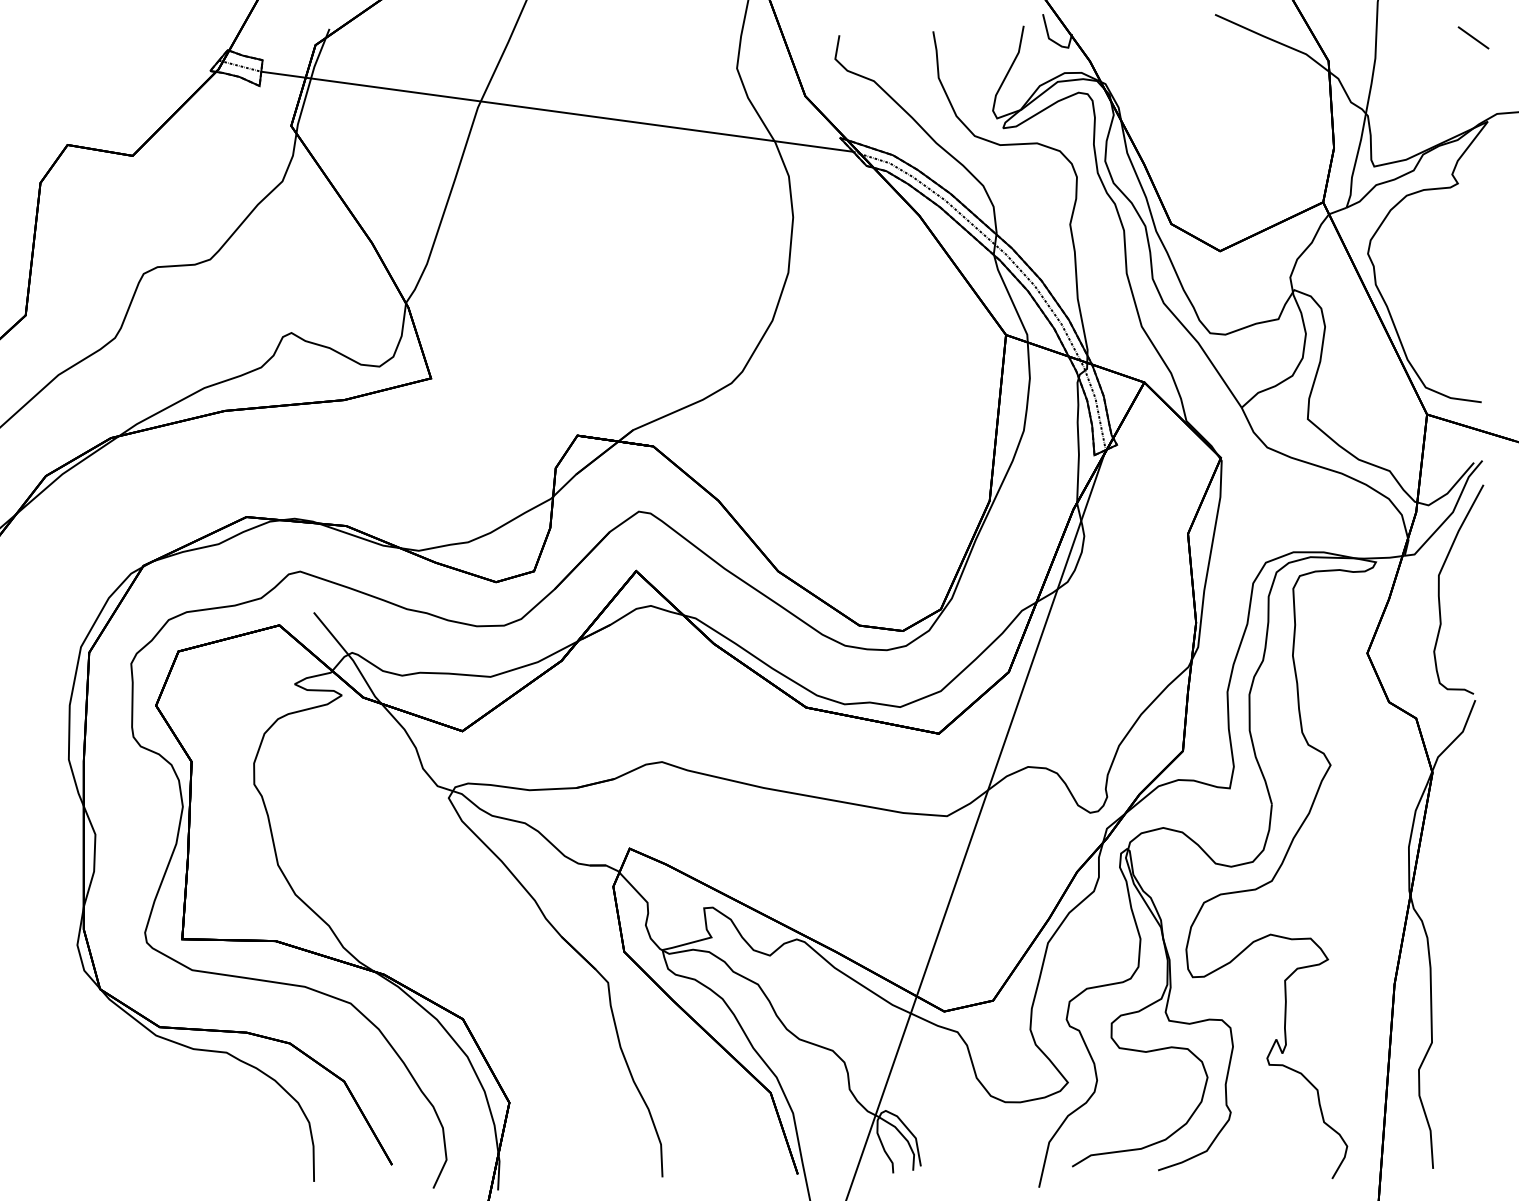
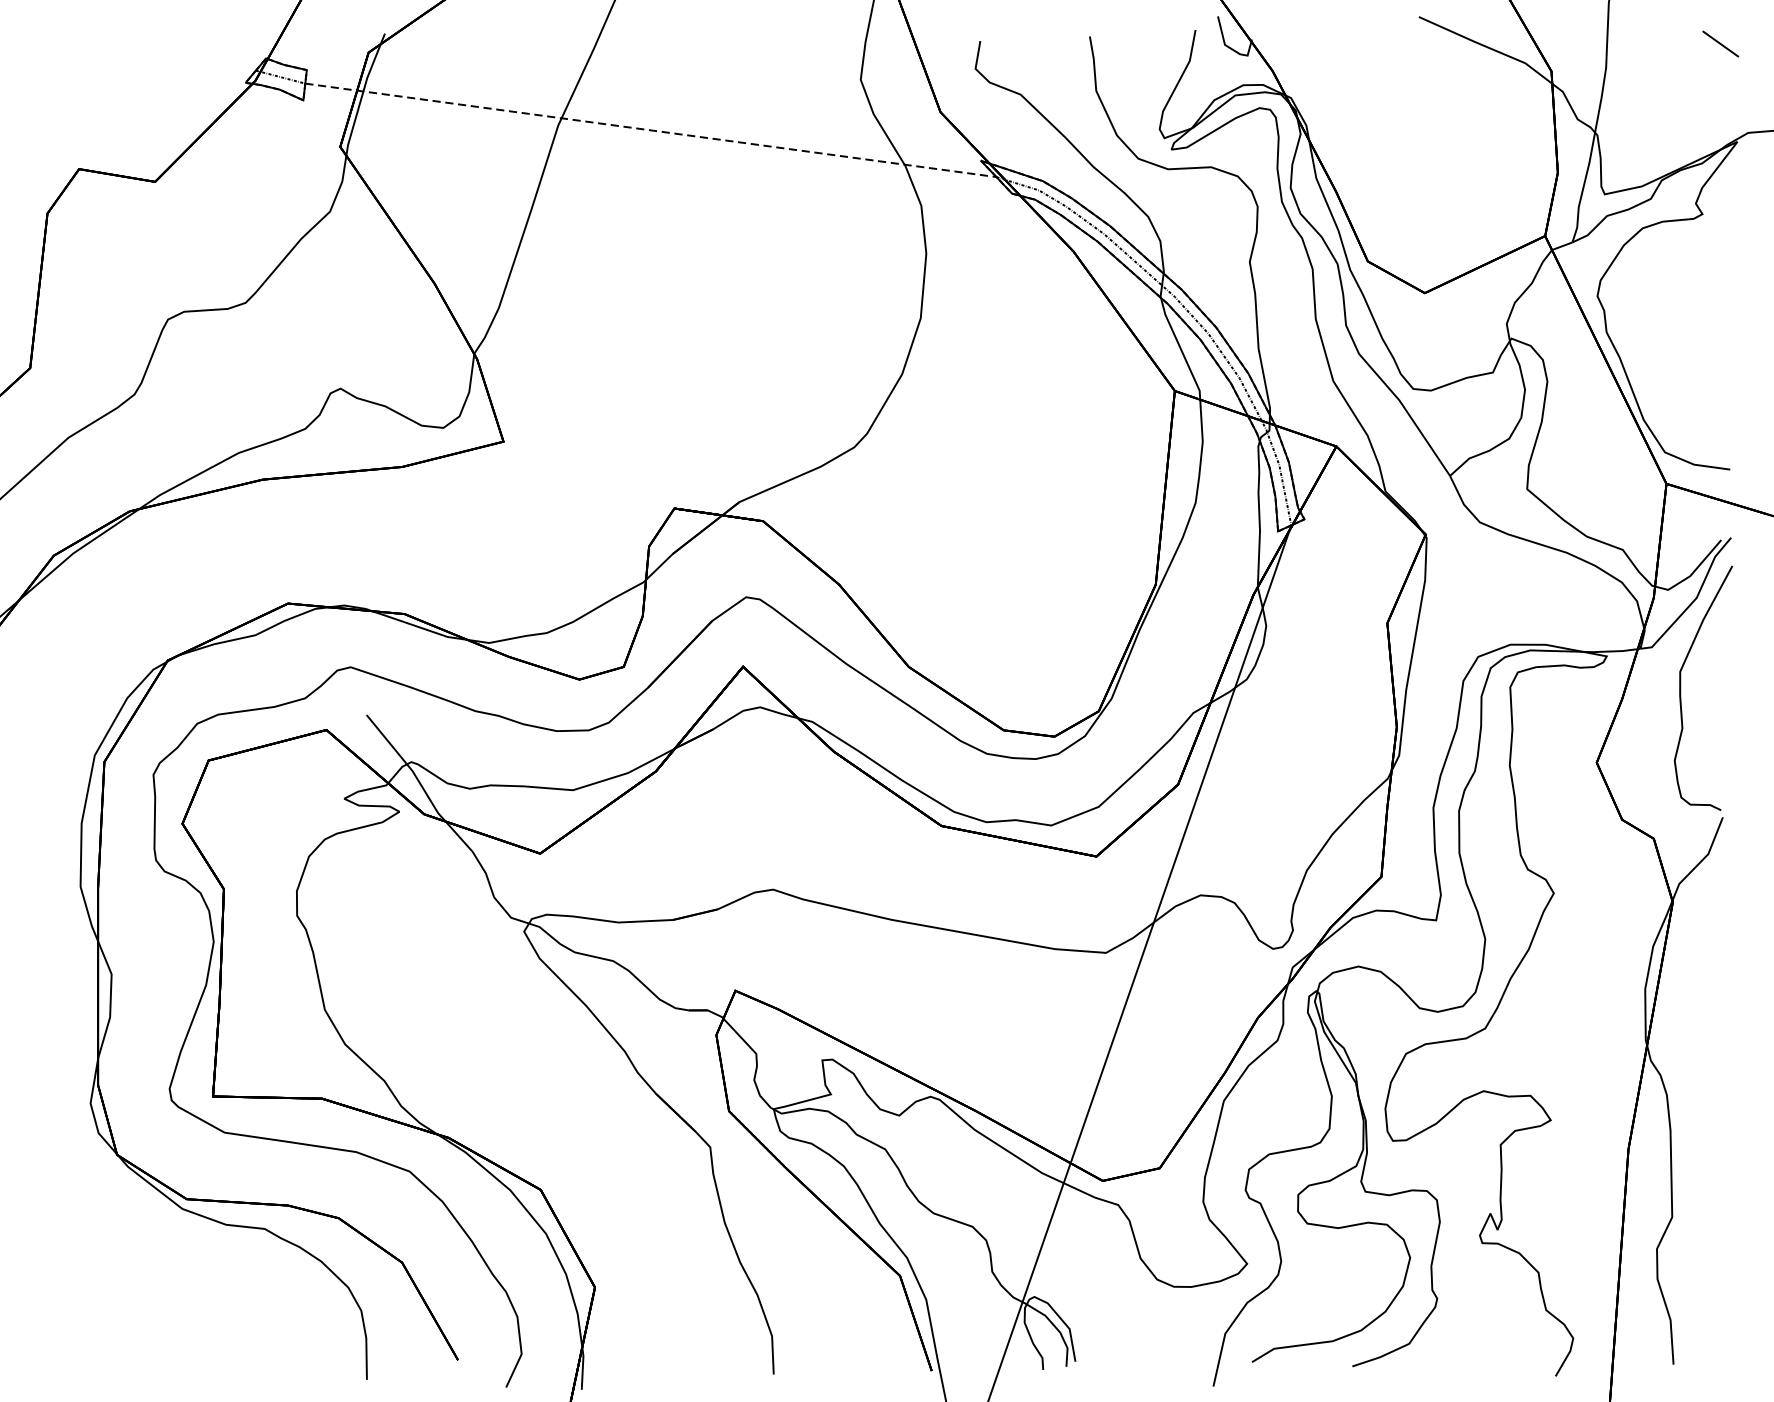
line: (557, 111) -> (651, 130), solid -> dashed

